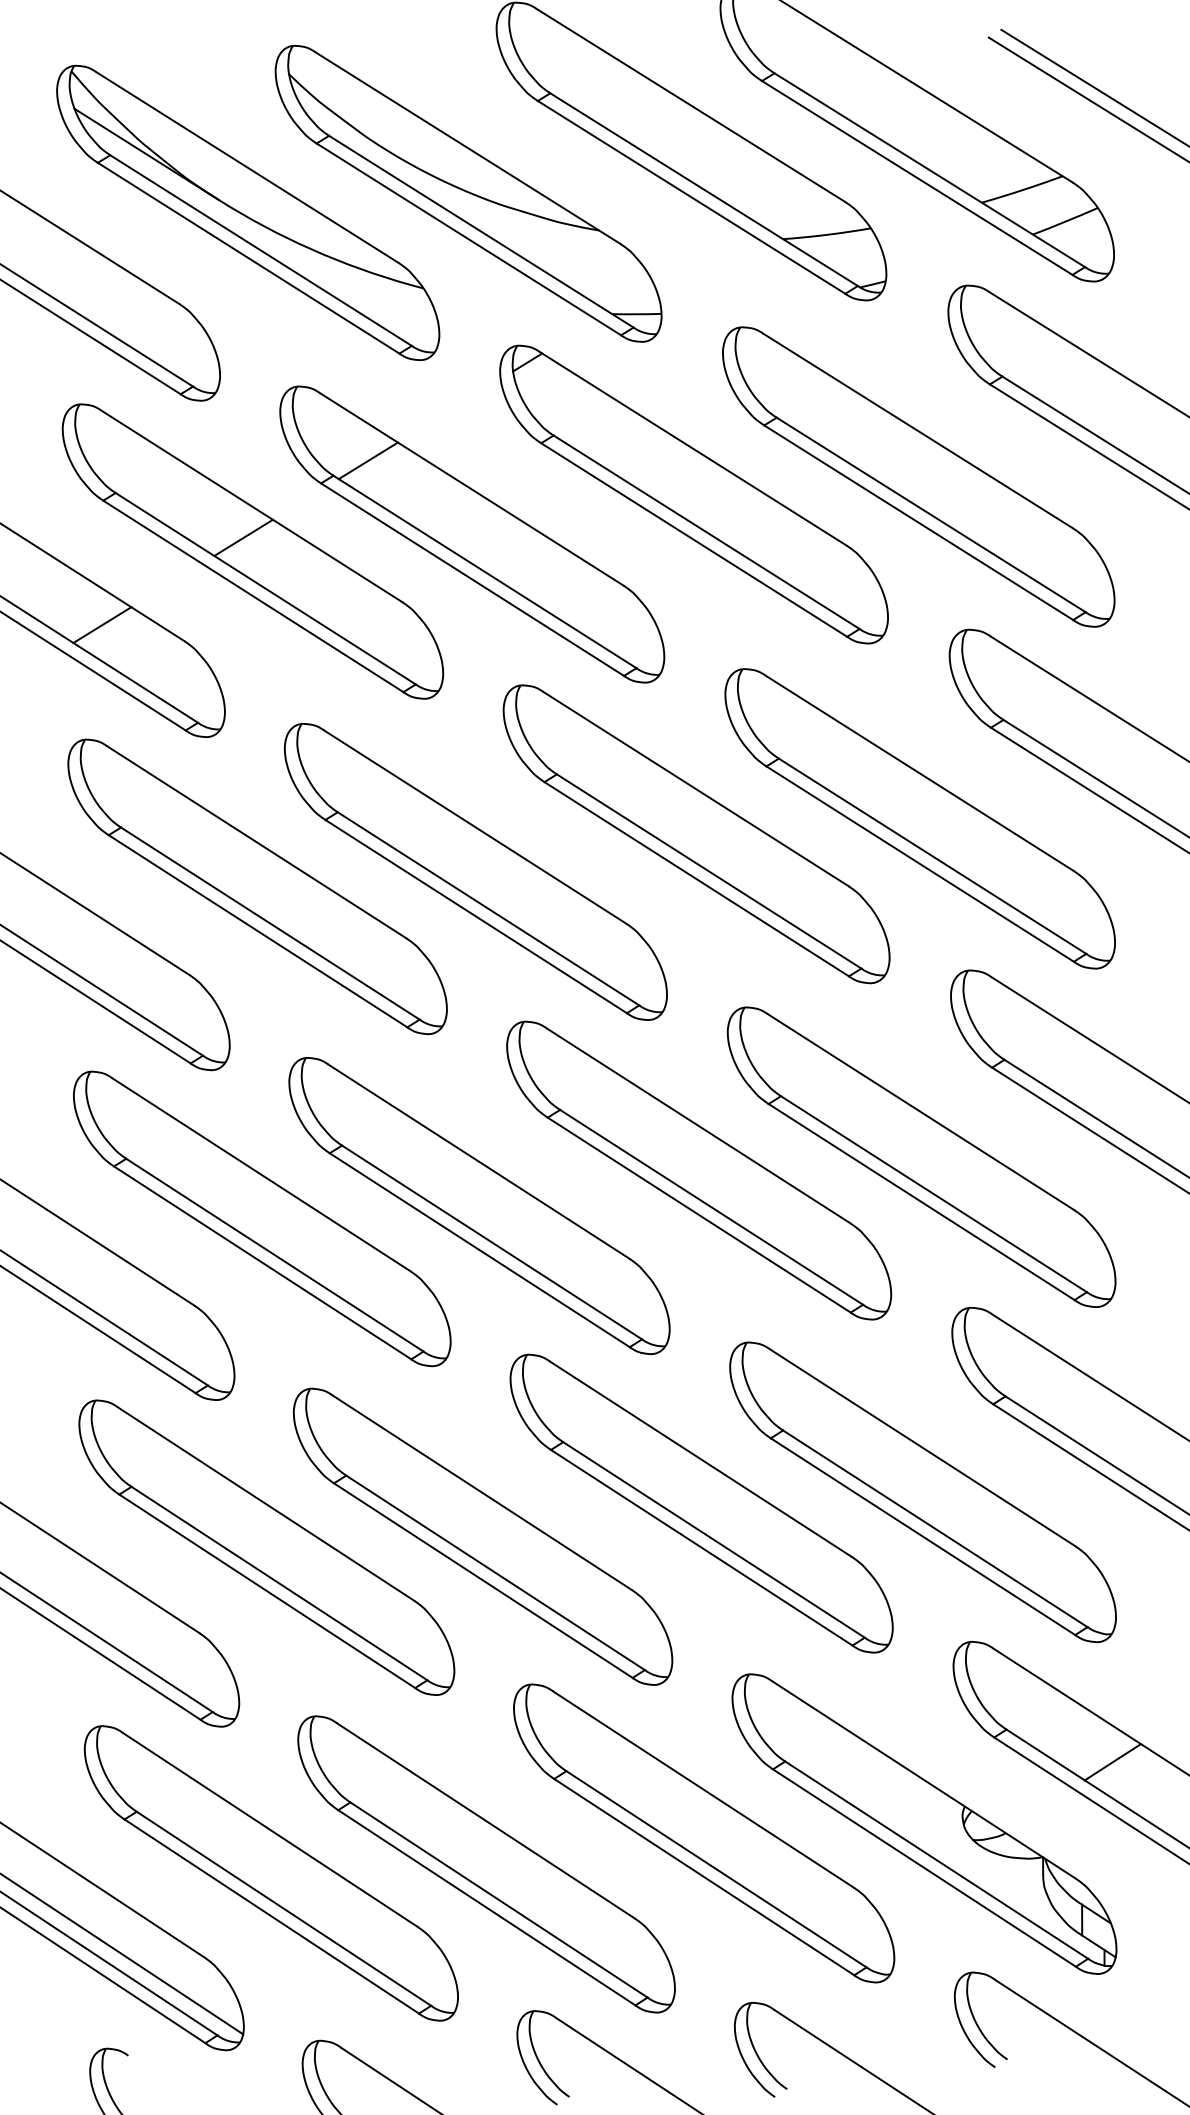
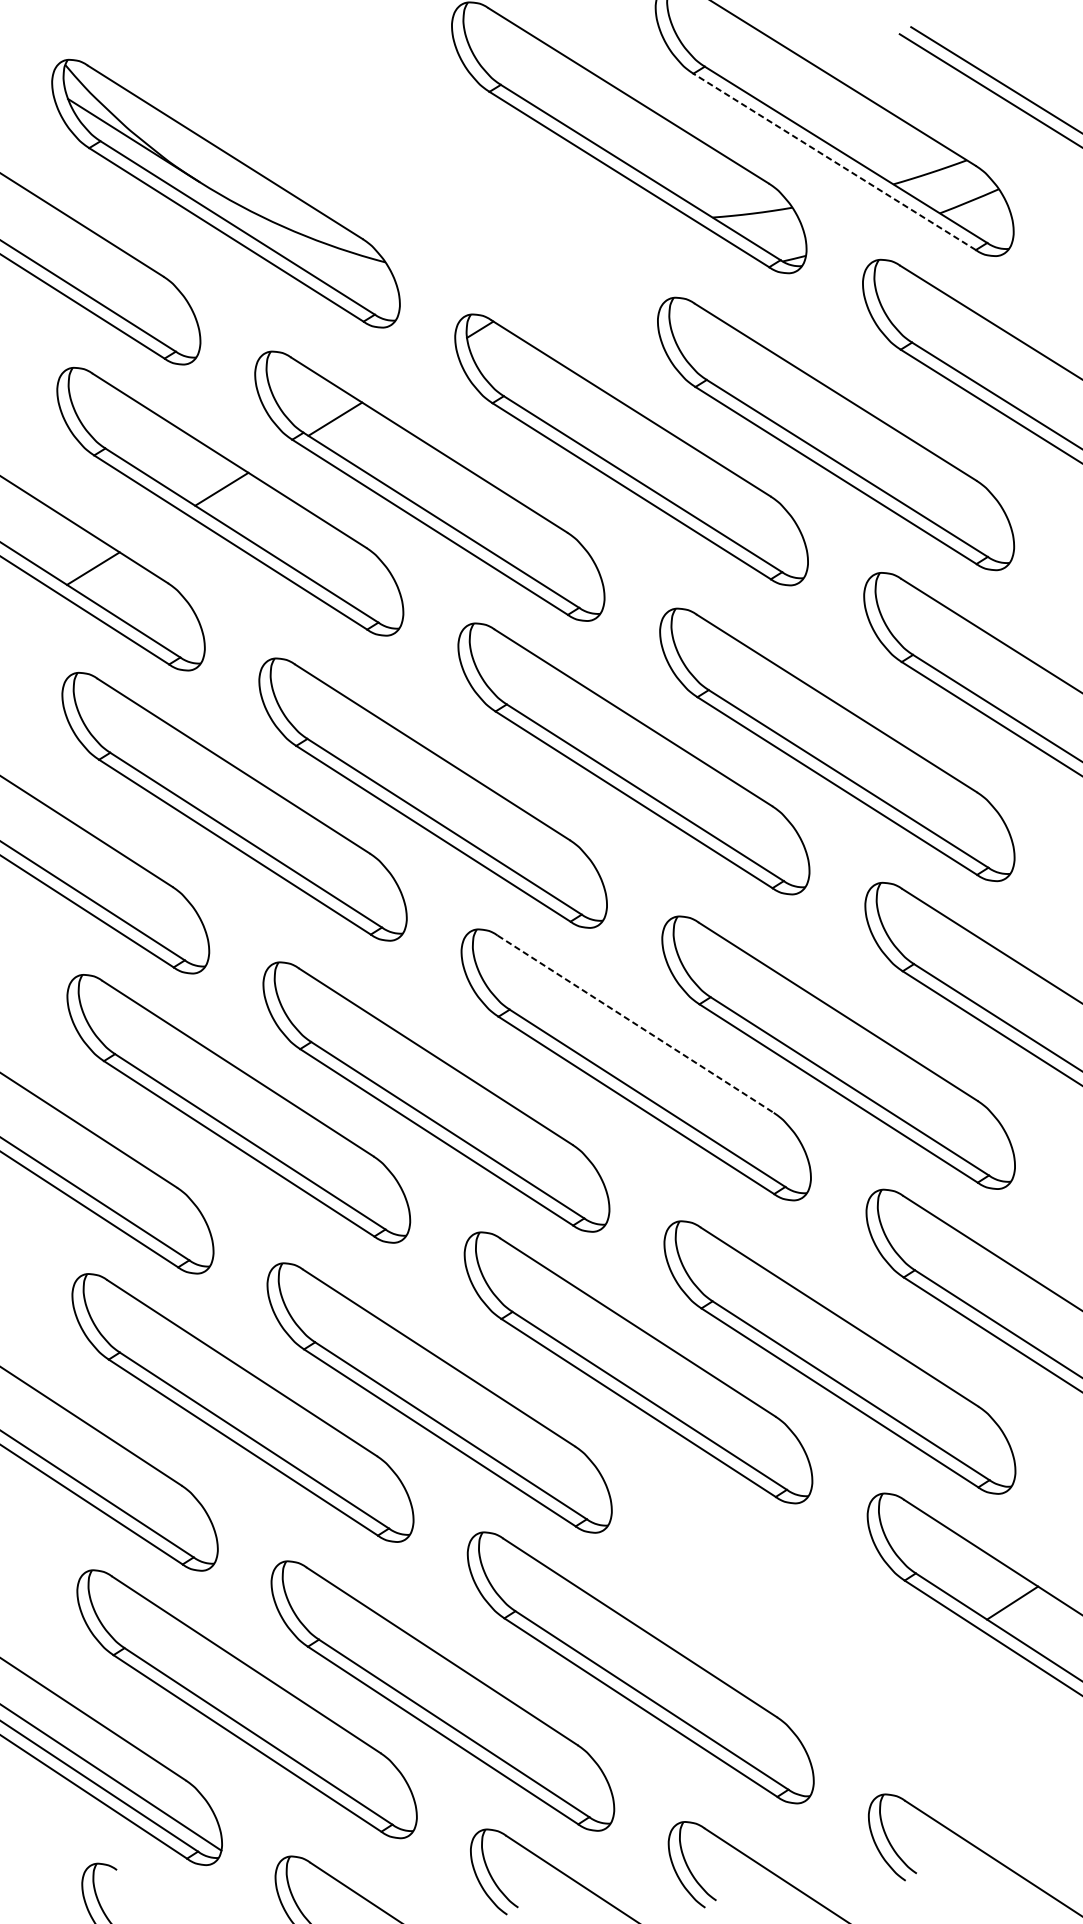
line: (916, 177) -> (833, 161), solid -> dashed
part: (468, 193) -> (426, 176), removed
line: (699, 1126) -> (636, 1024), solid -> dashed
part: (924, 1823) -> (841, 1658), removed

